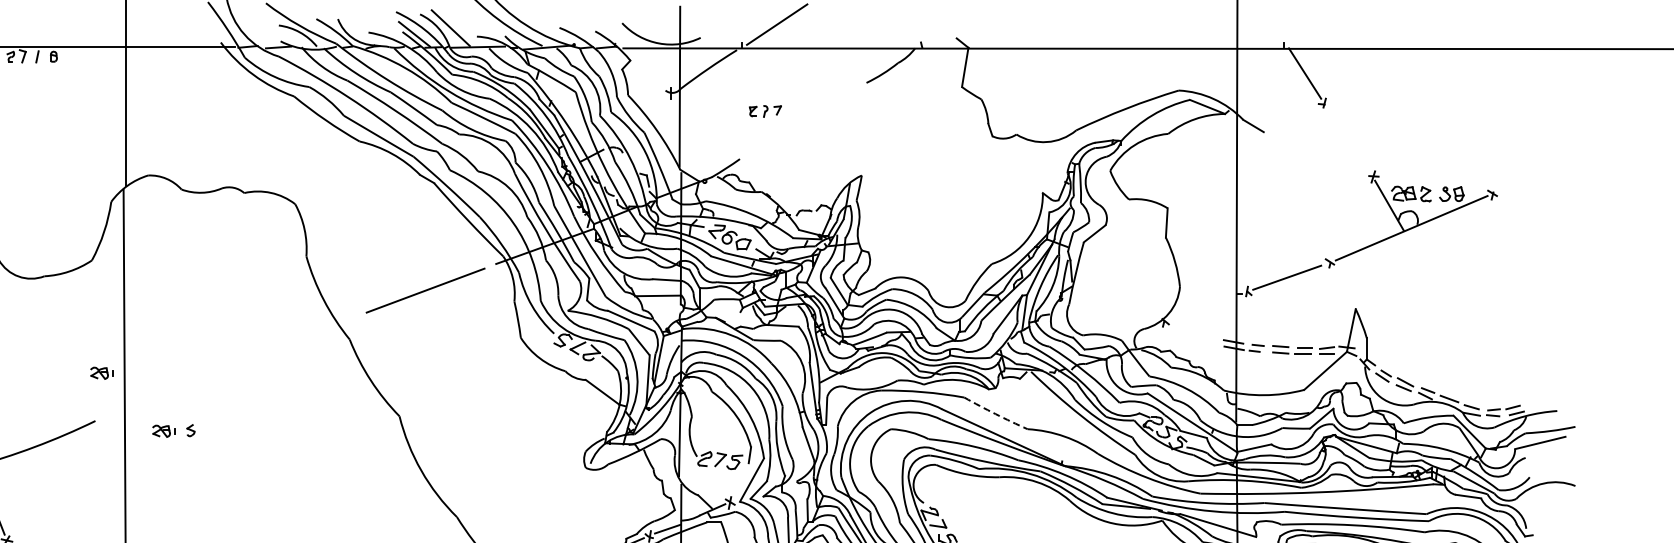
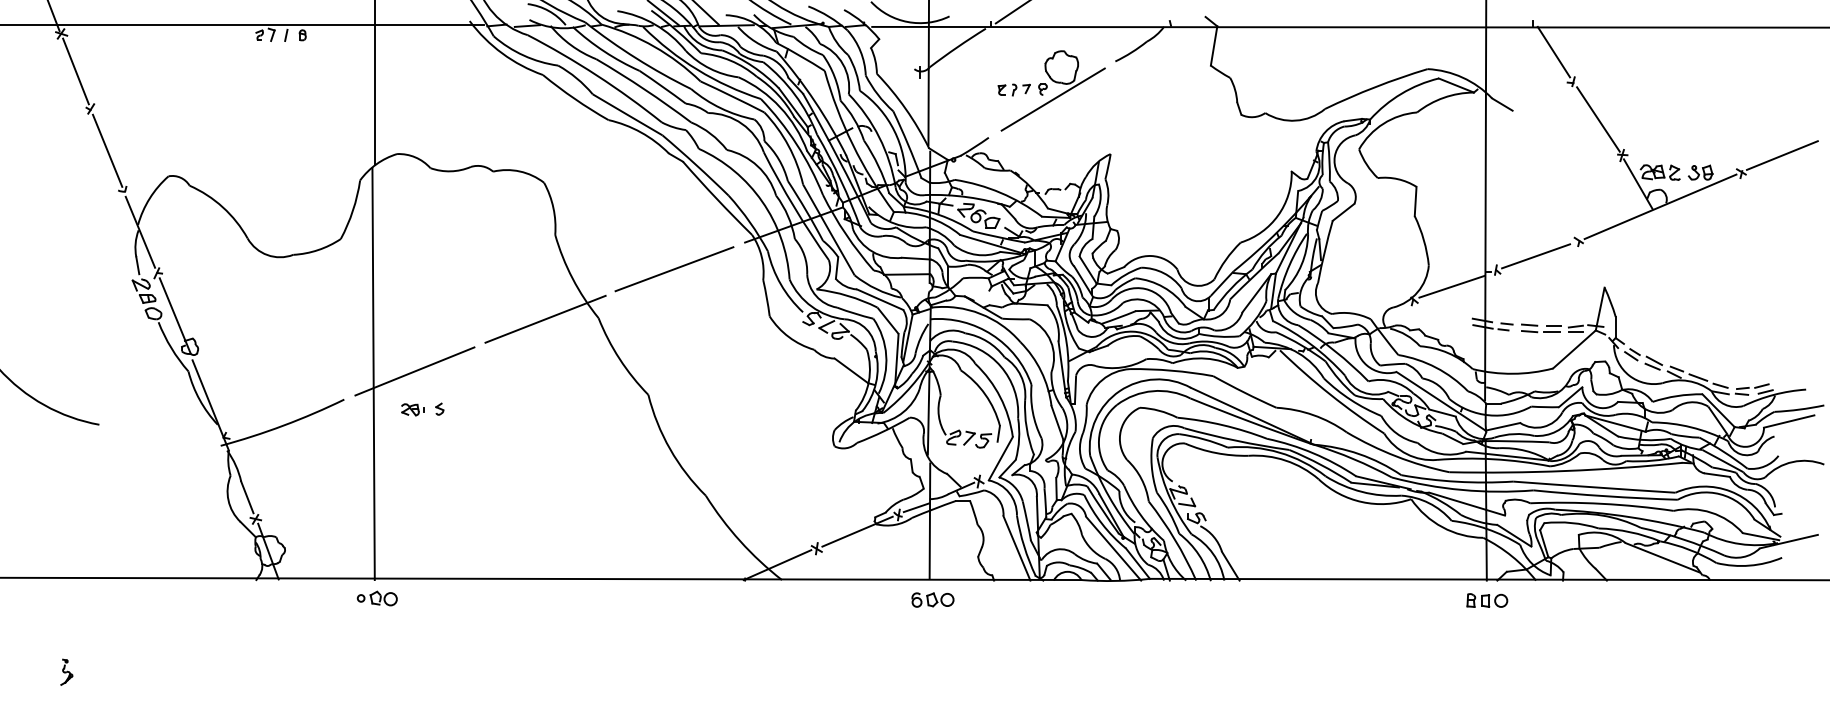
part: (803, 111) -> (1052, 90), added
line: (1349, 140) -> (1598, 119), added
line: (1532, 176) -> (1781, 155), added
line: (1202, 307) -> (1451, 286), added
line: (296, 339) -> (545, 318), added
part: (101, 372) -> (350, 351), removed
line: (165, 392) -> (414, 371), added
arc: (995, 413) -> (1244, 392), dashed -> solid

